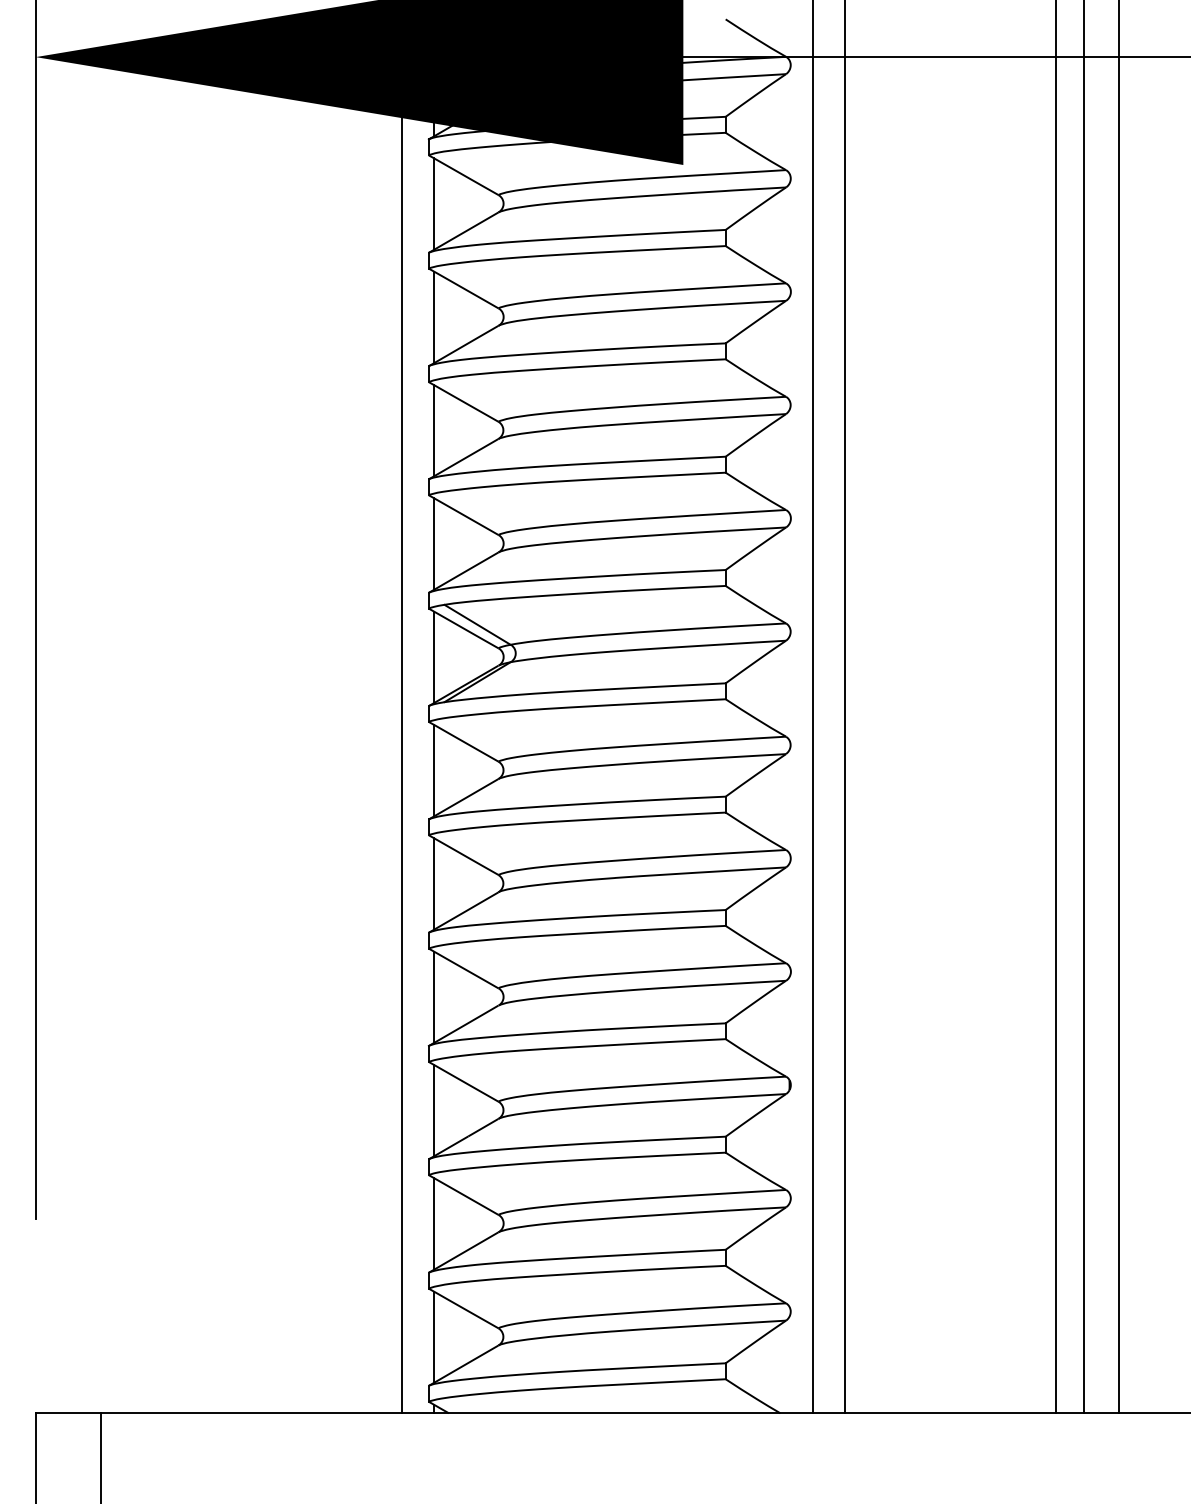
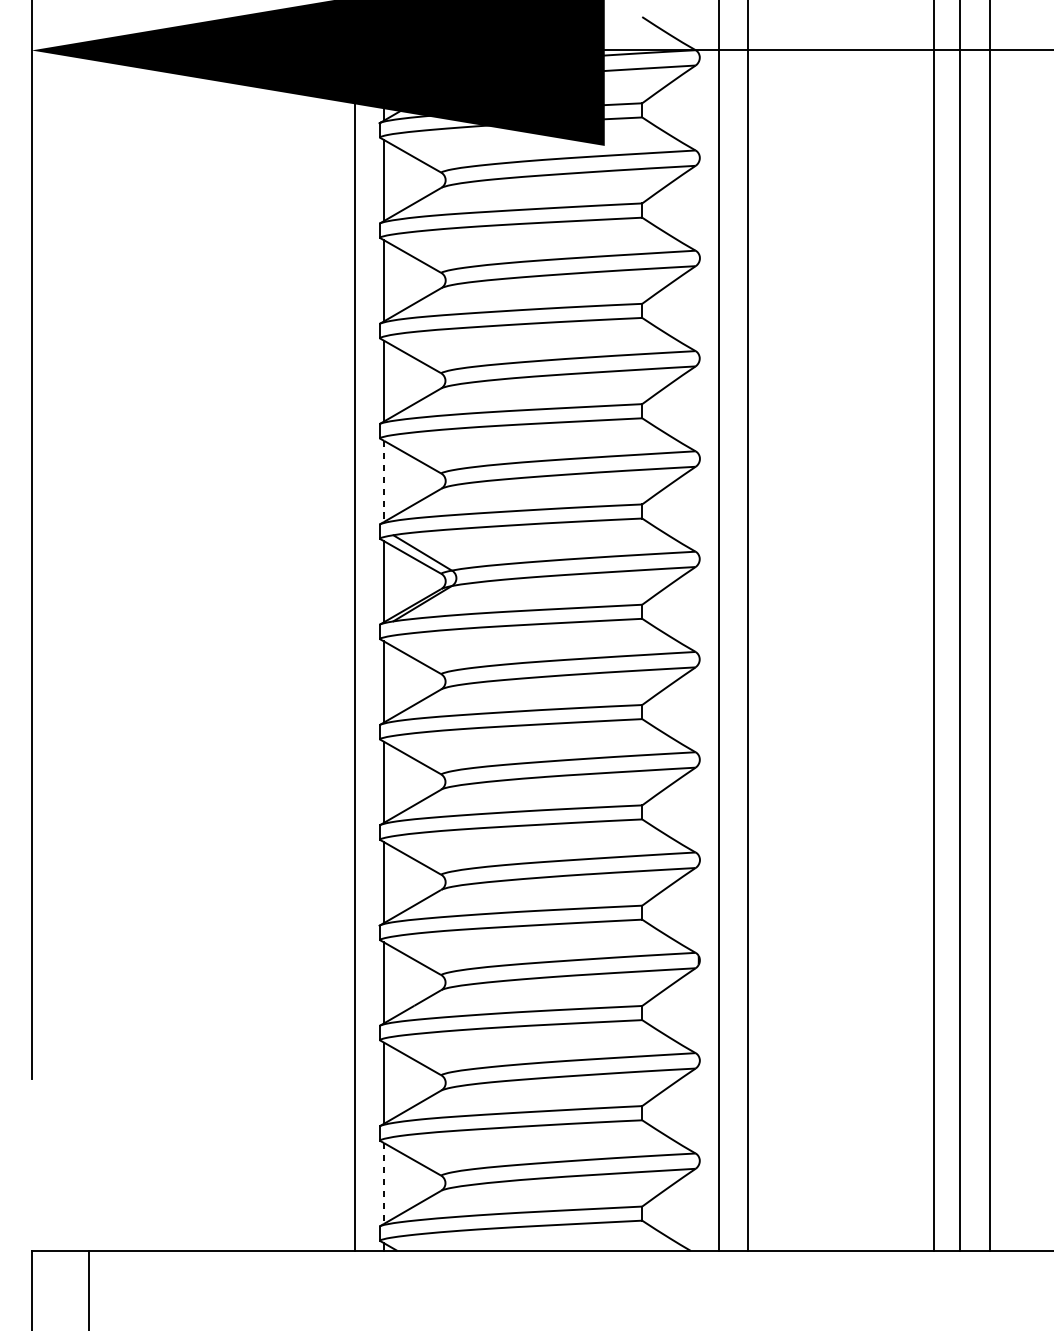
line: (434, 544) -> (384, 481), solid -> dashed
line: (434, 1337) -> (384, 1183), solid -> dashed

